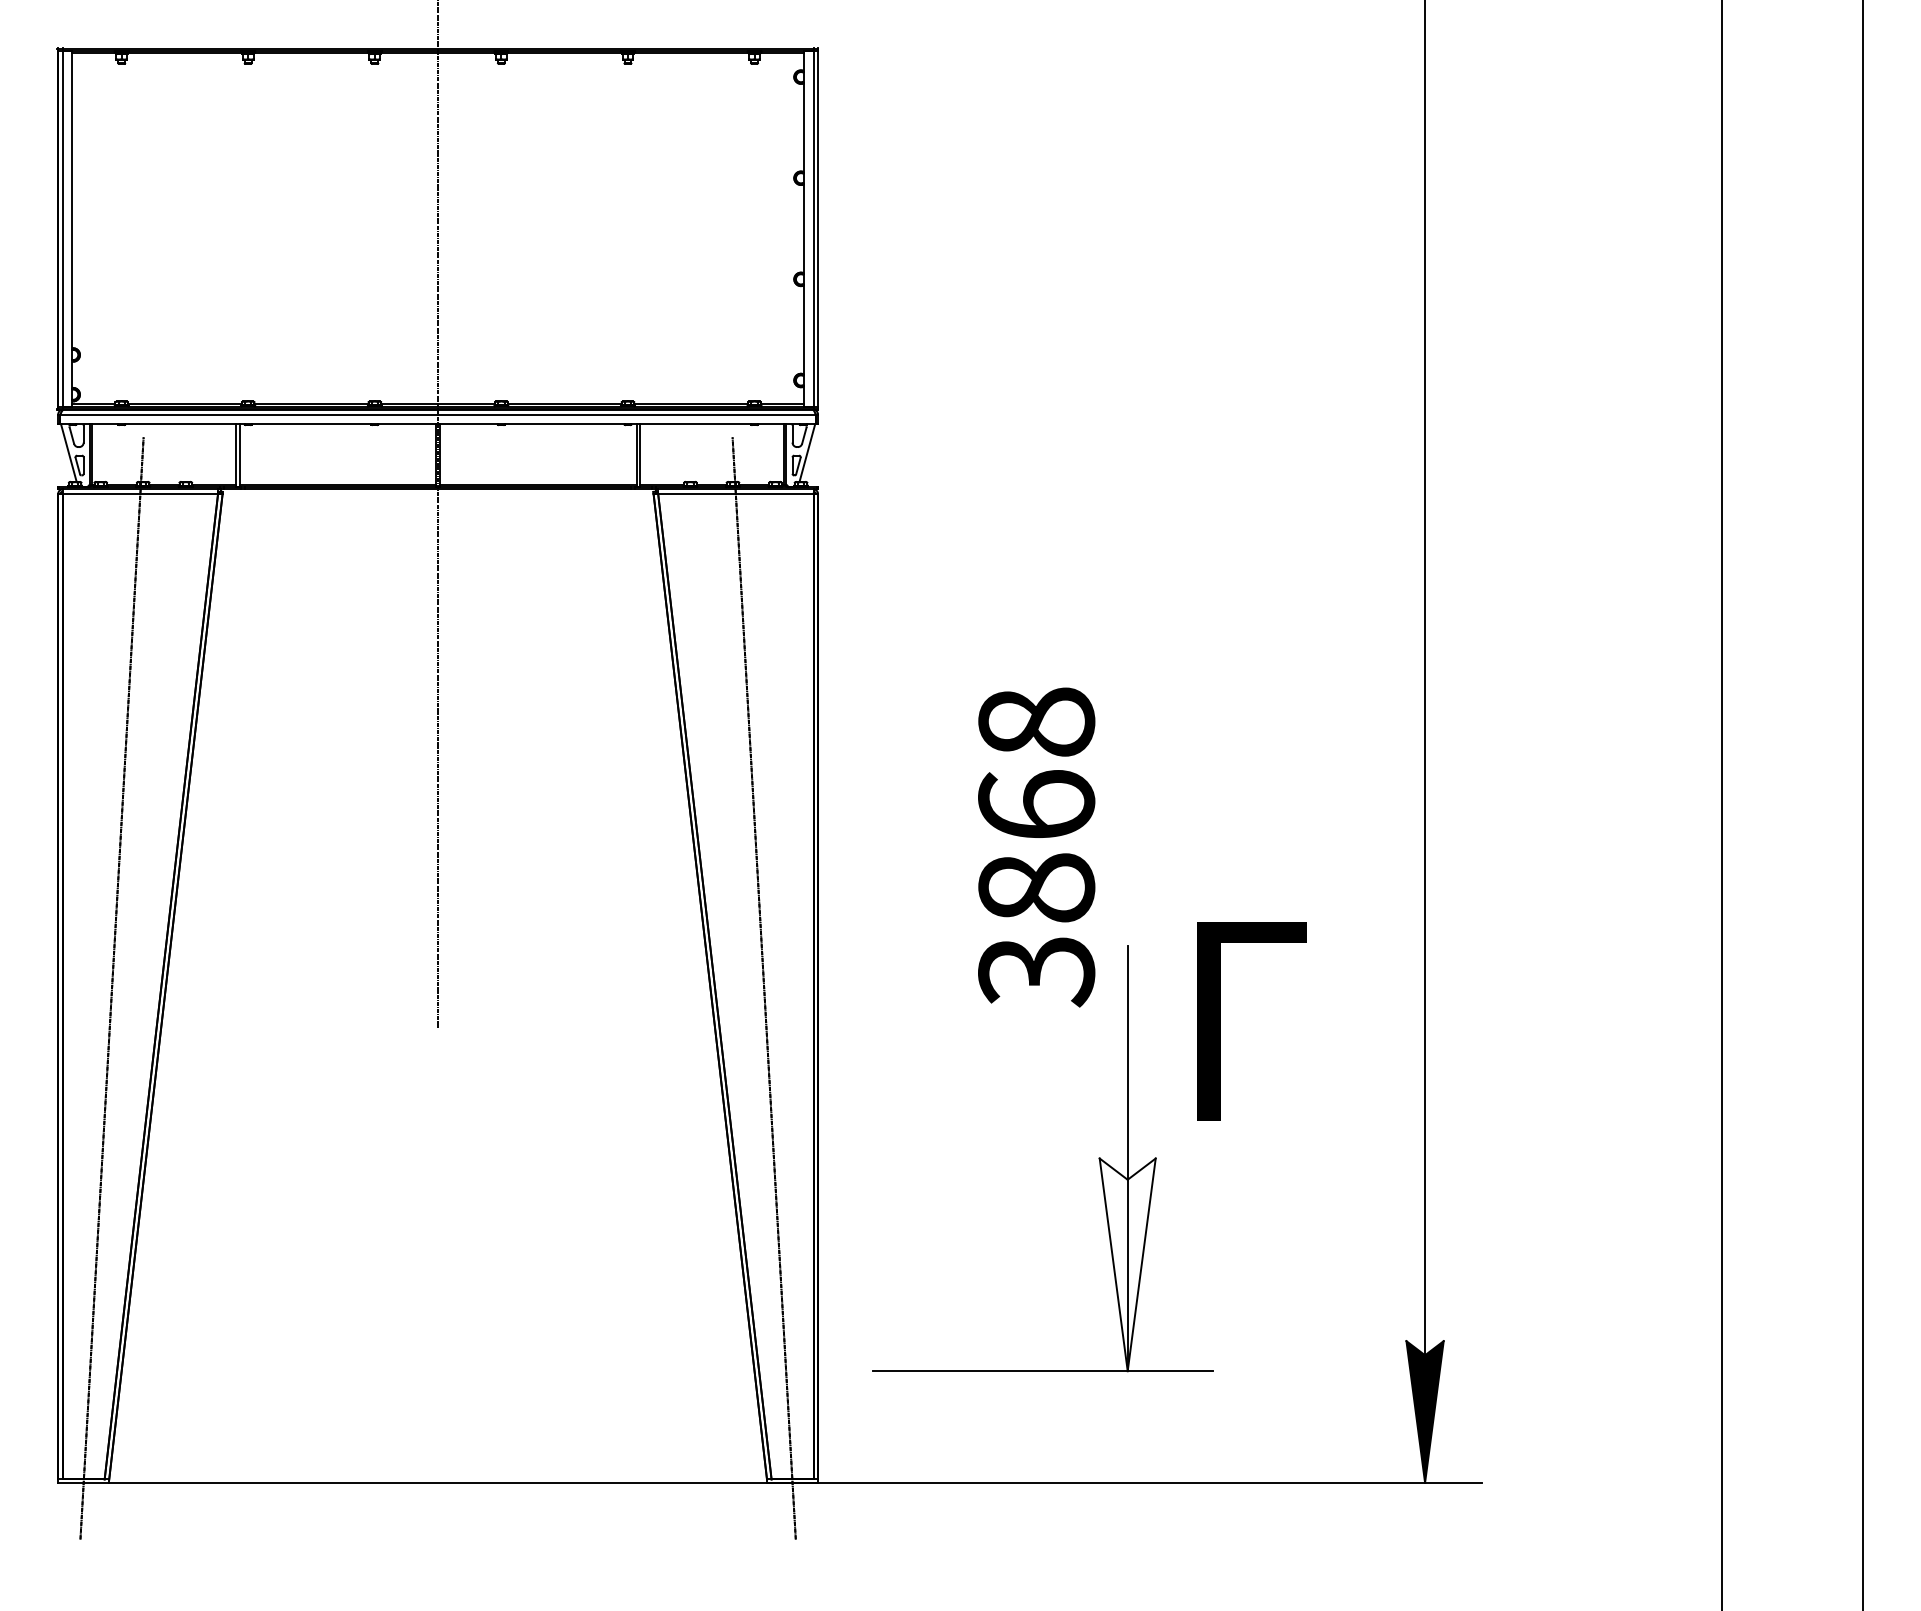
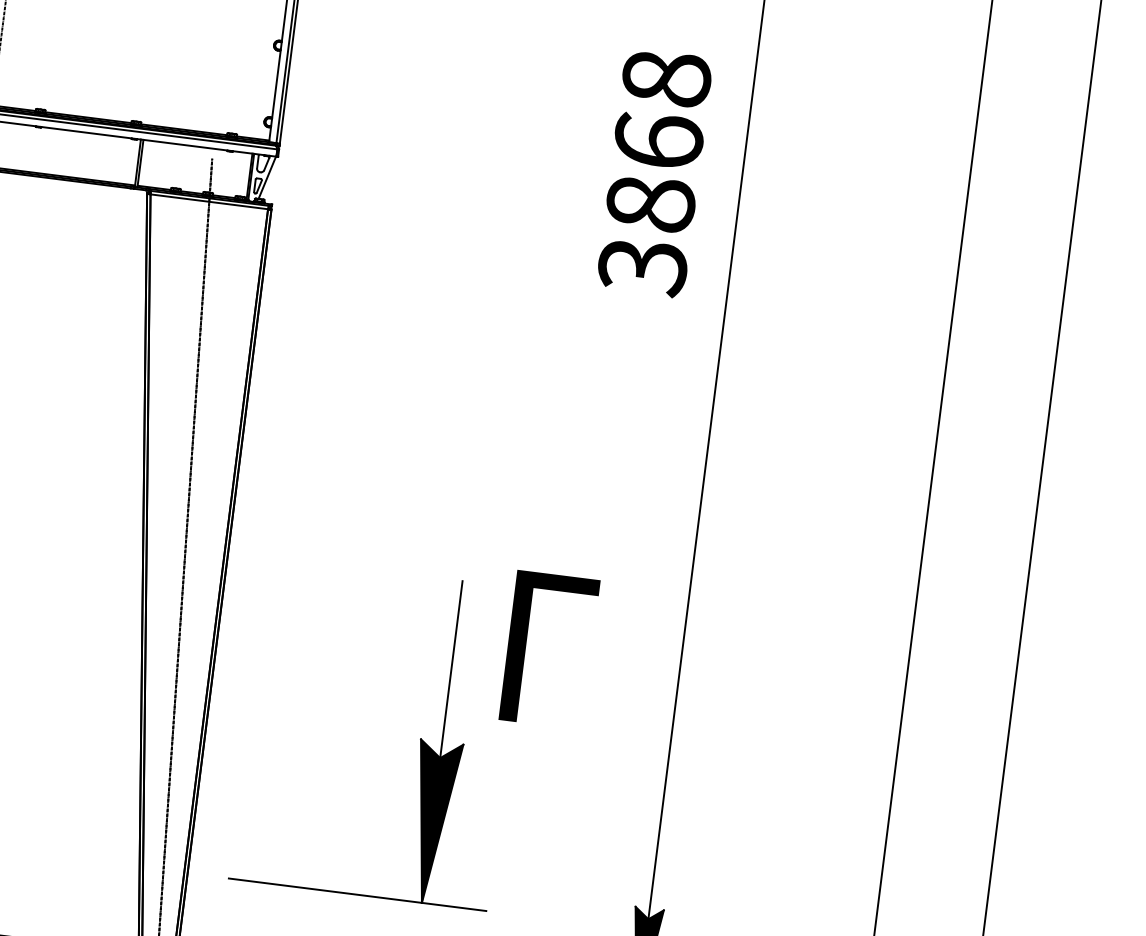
text: (1036, 847) -> (654, 173), moved
fill: (1127, 1264) -> (431, 822), added

